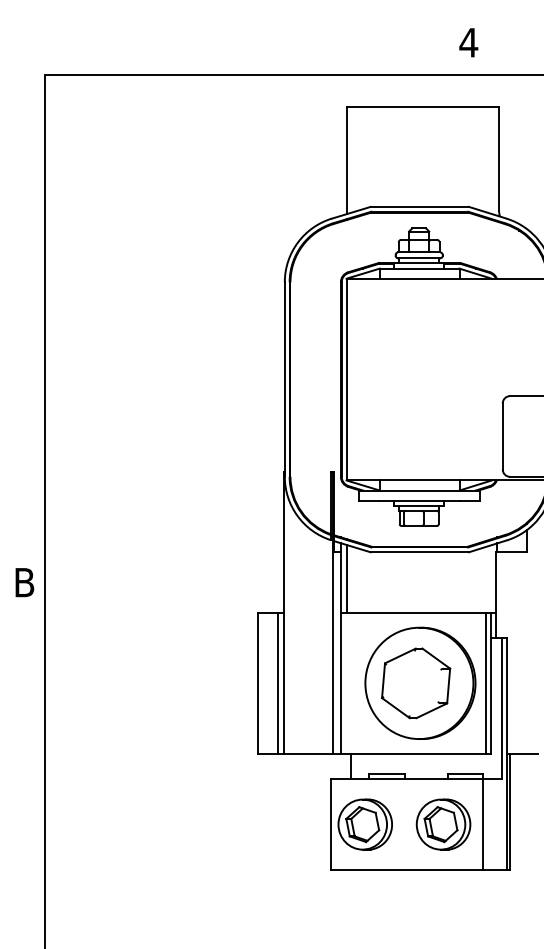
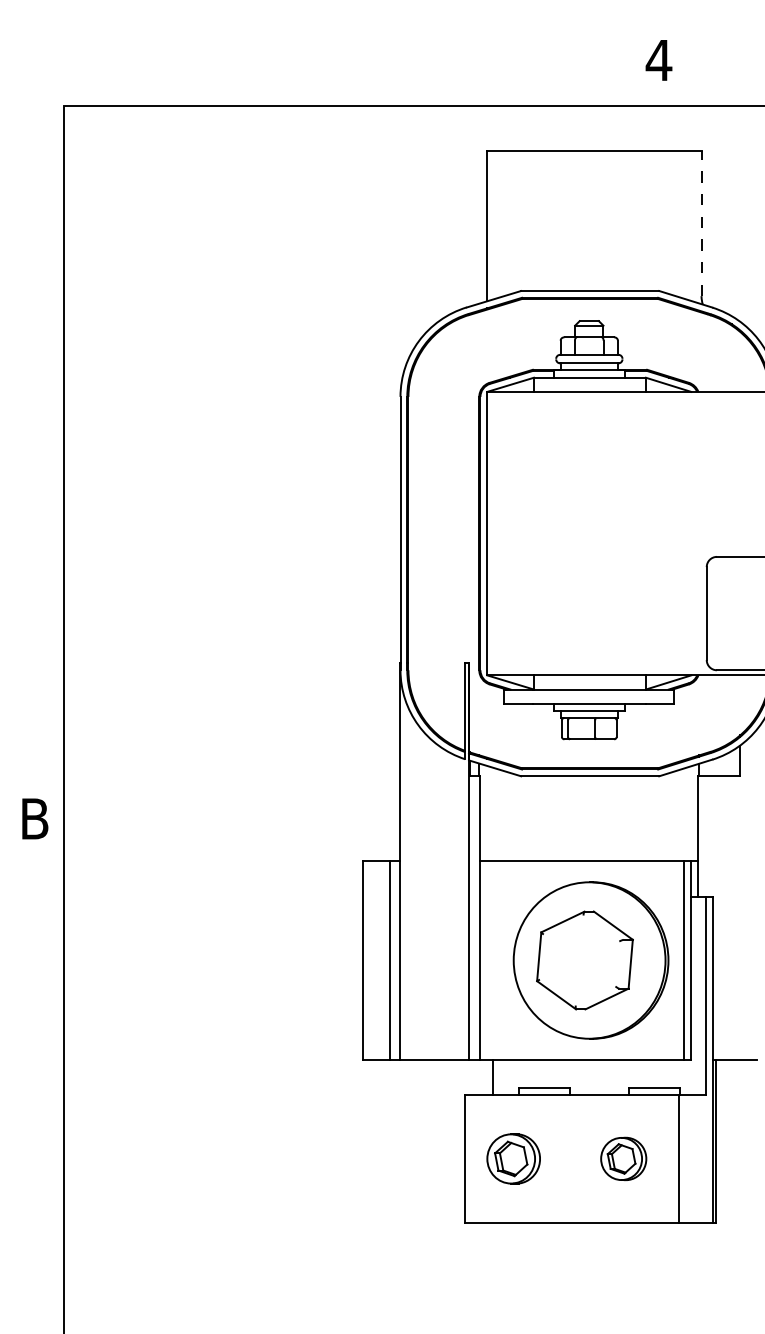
line: (499, 158) -> (701, 223), solid -> dashed
line: (346, 578) -> (487, 813), removed
part: (365, 824) -> (513, 1158), size x0.7
part: (443, 824) -> (623, 1158), size x0.6

